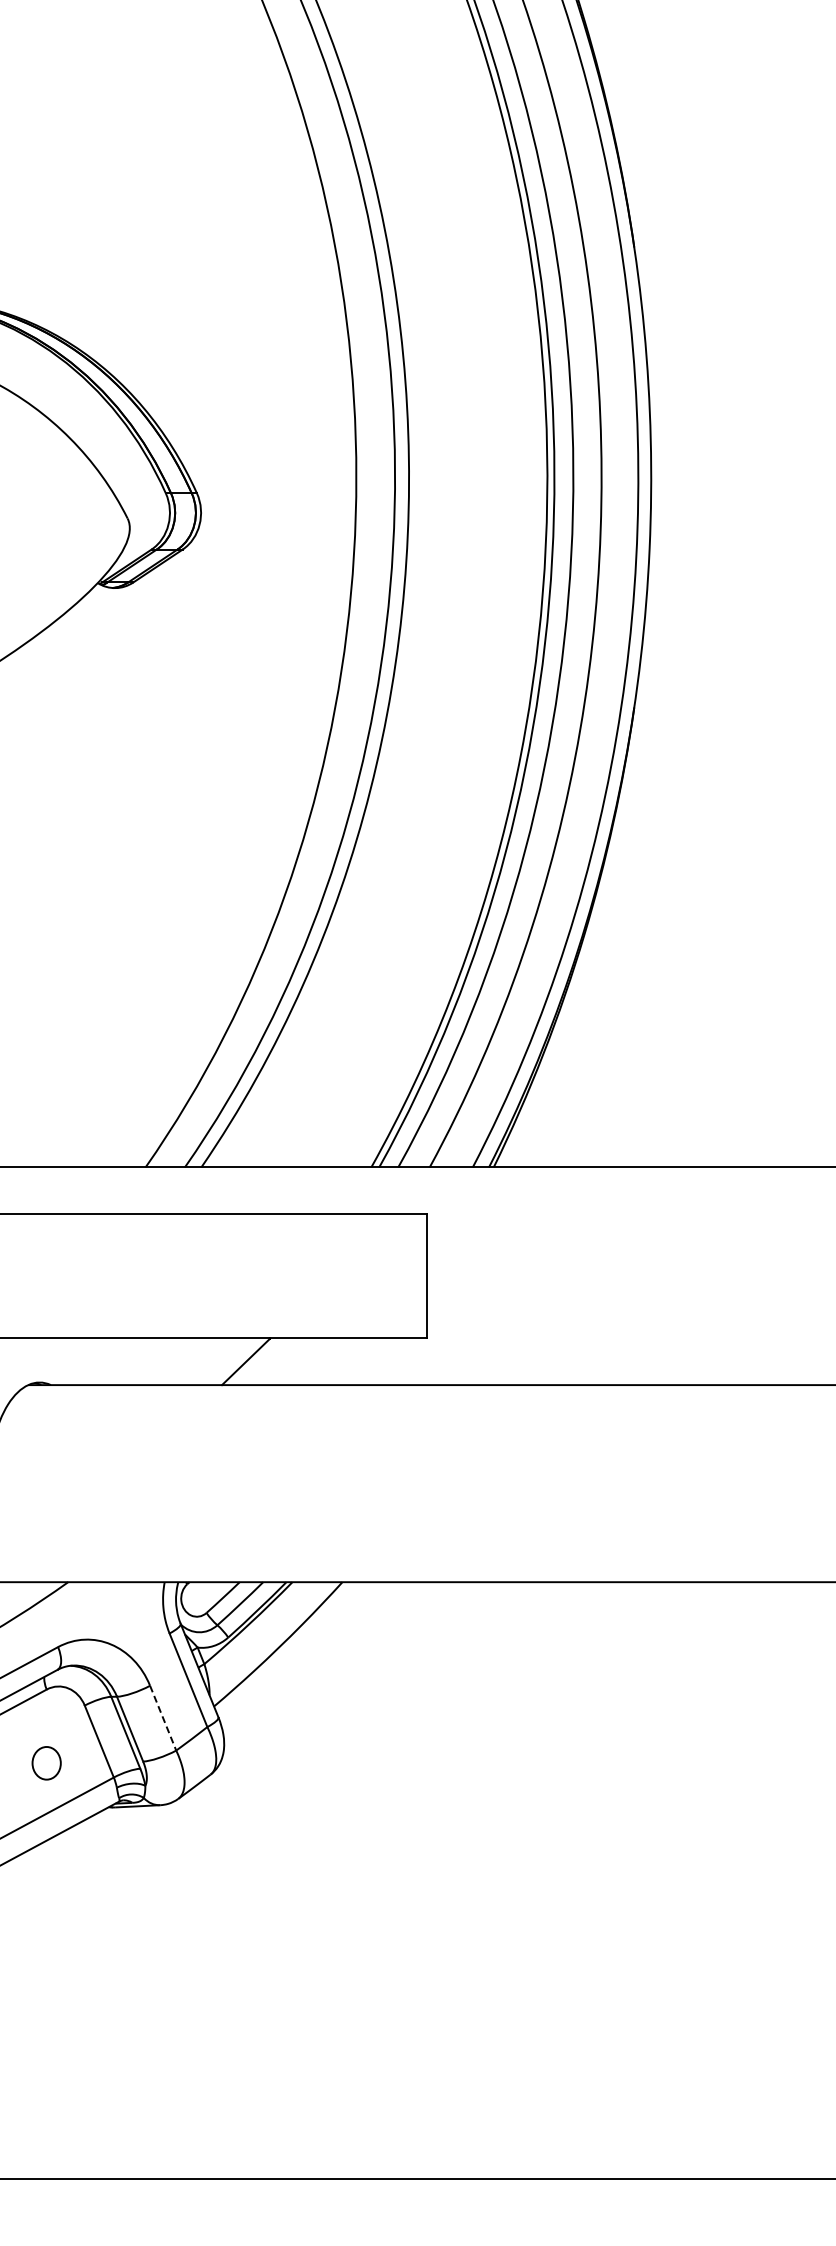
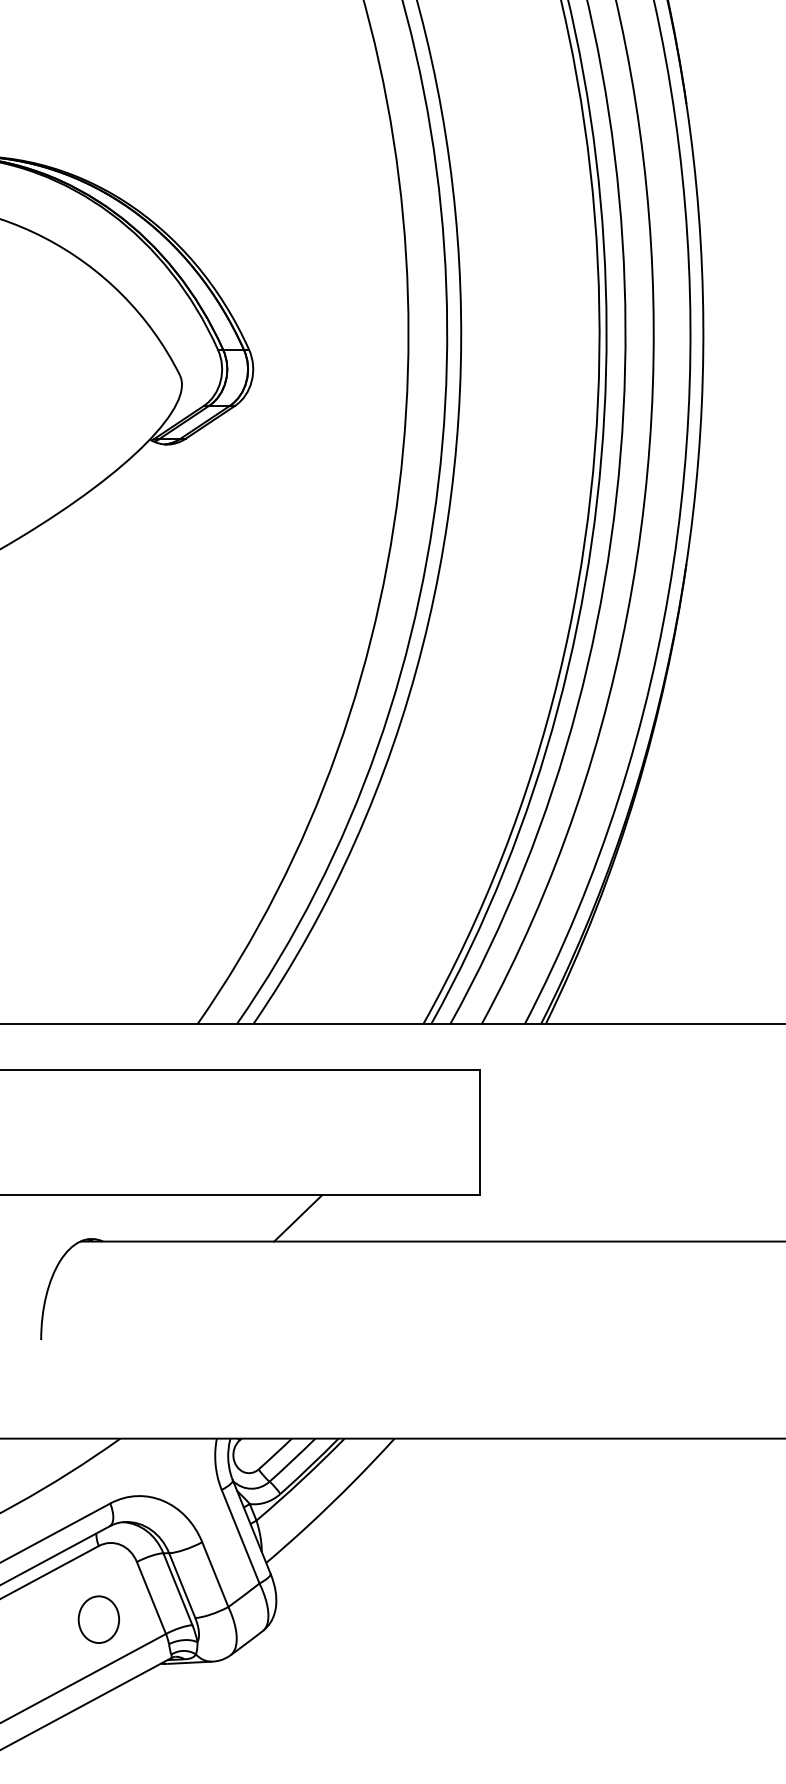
line: (163, 1718) -> (215, 1574), dashed -> solid
part: (46, 1763) -> (98, 1619), size x1.43

